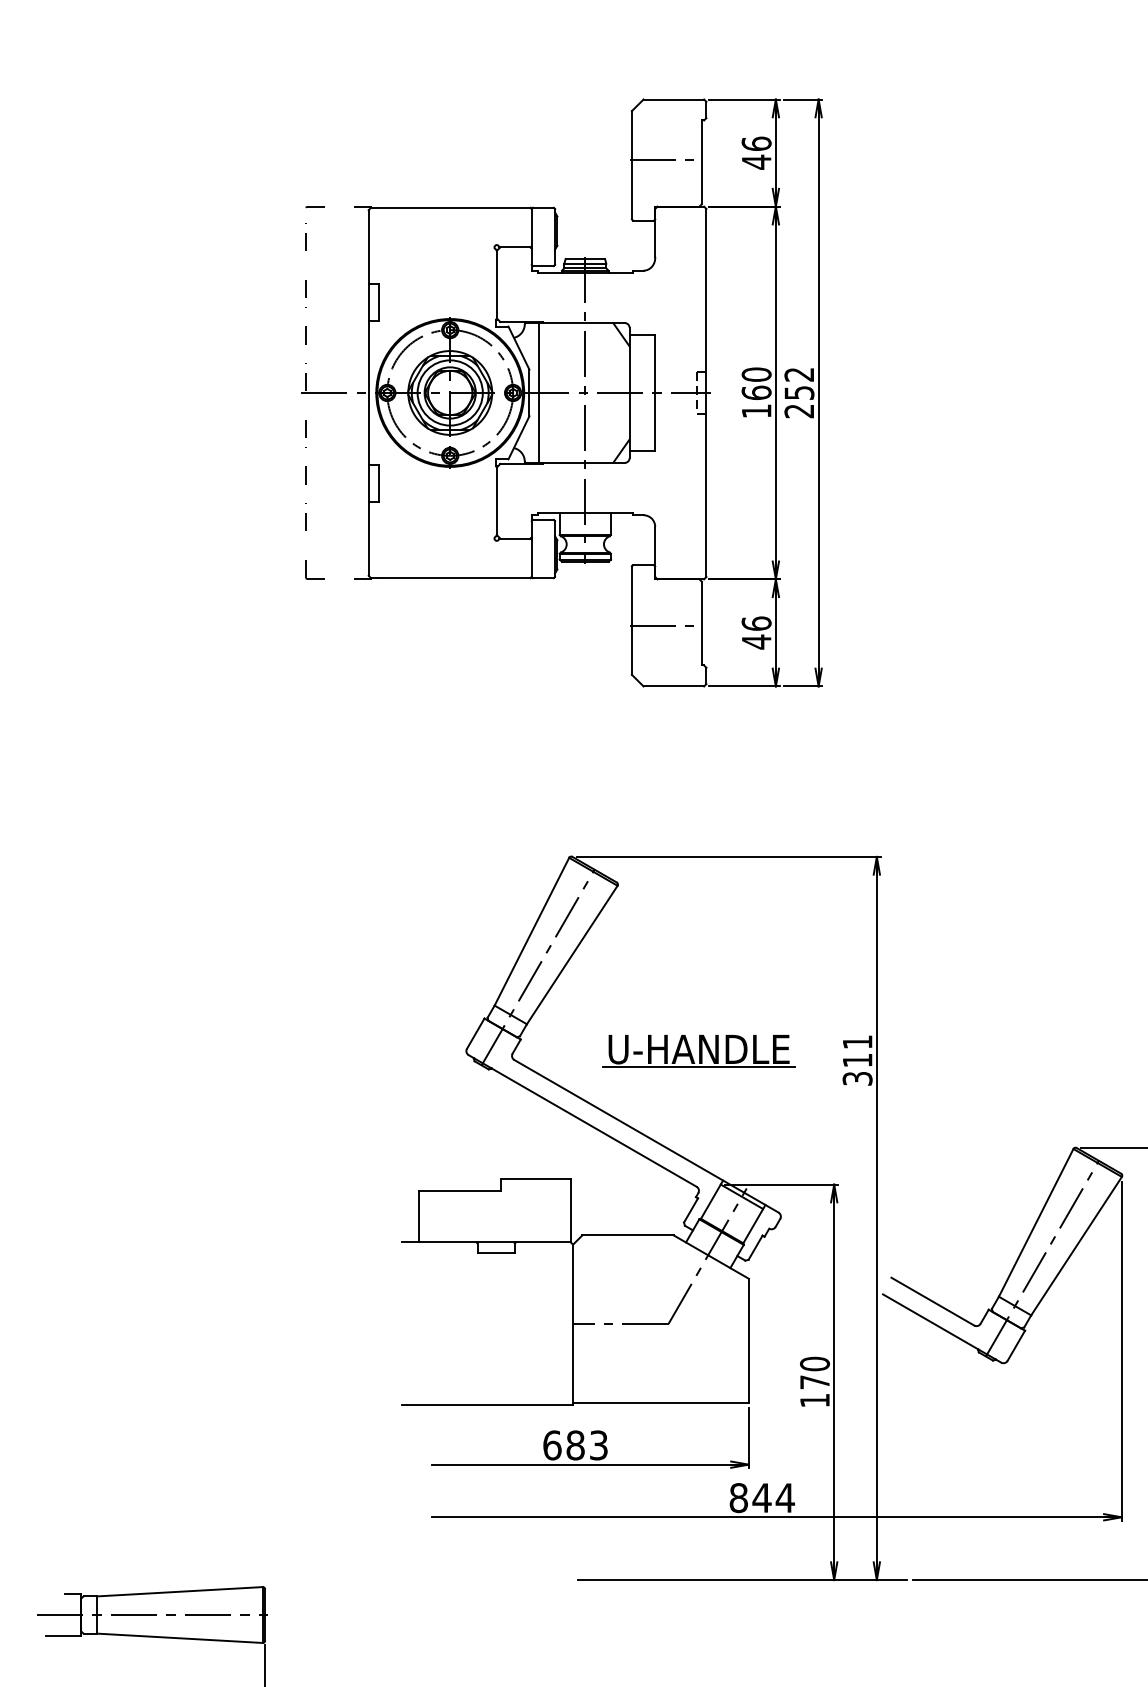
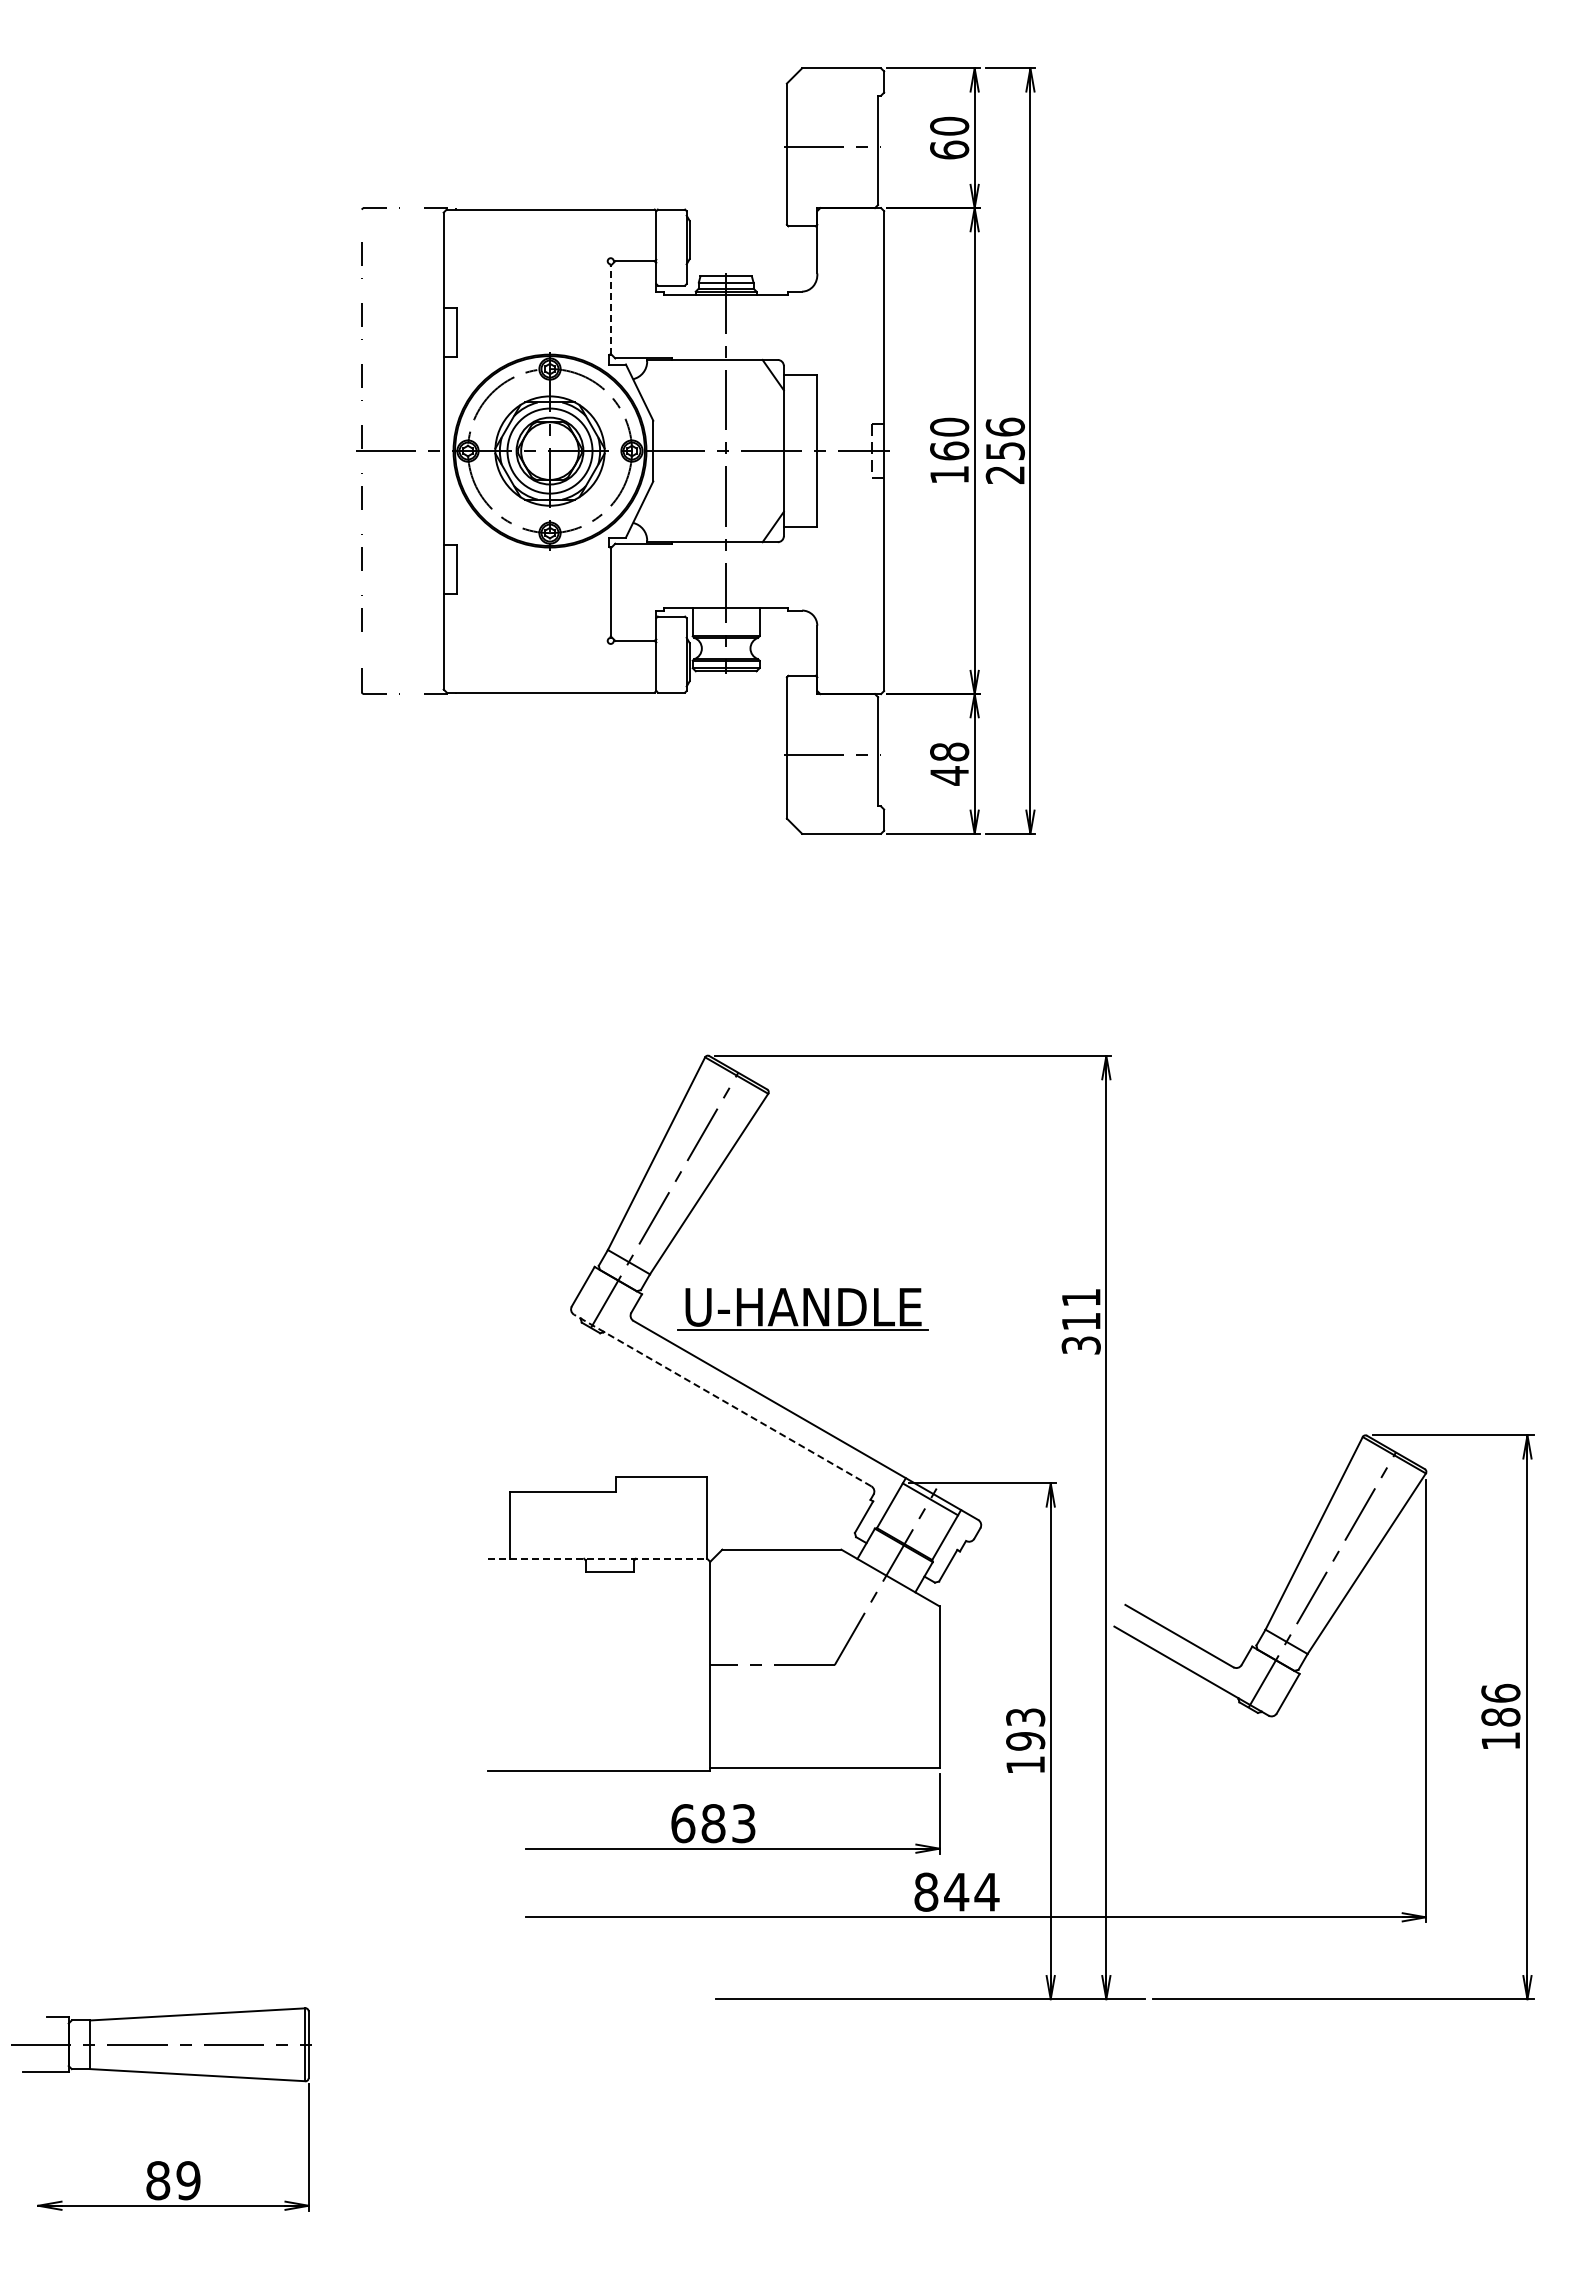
text: (756, 153) -> (949, 138), 46 -> 60
line: (496, 284) -> (610, 309), solid -> dashed
text: (798, 374) -> (1004, 426), 252 -> 256
line: (538, 392) -> (665, 450), removed
text: (756, 623) -> (949, 751), 46 -> 48
part: (698, 1051) -> (802, 1309), moved
line: (582, 1120) -> (722, 1400), solid -> dashed
line: (486, 1242) -> (597, 1558), solid -> dashed
text: (814, 1373) -> (1025, 1729), 170 -> 193

